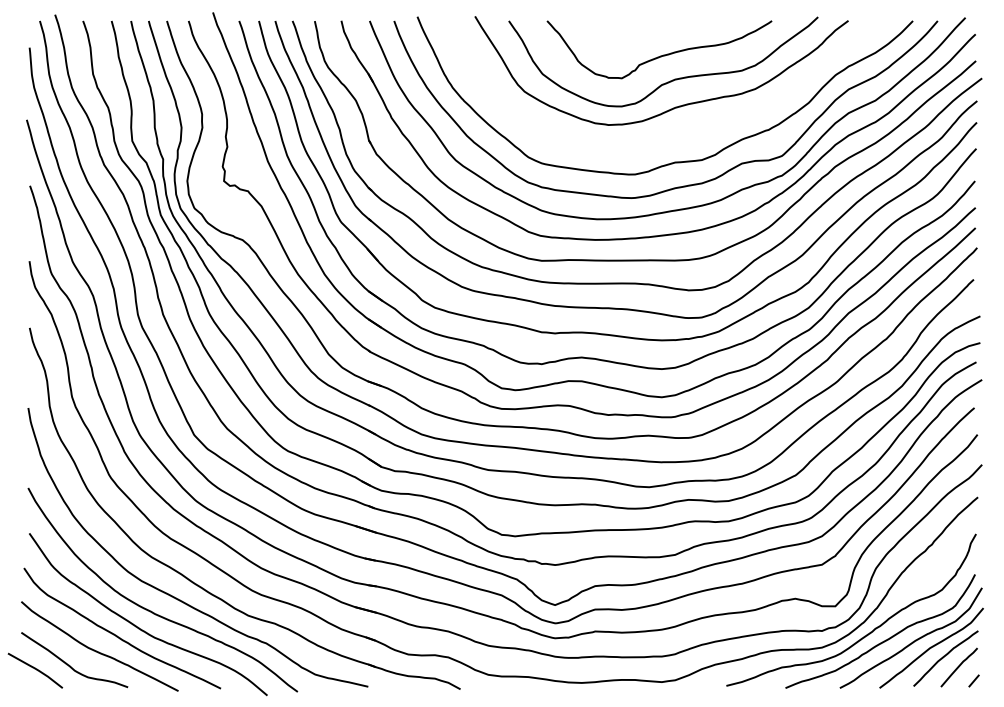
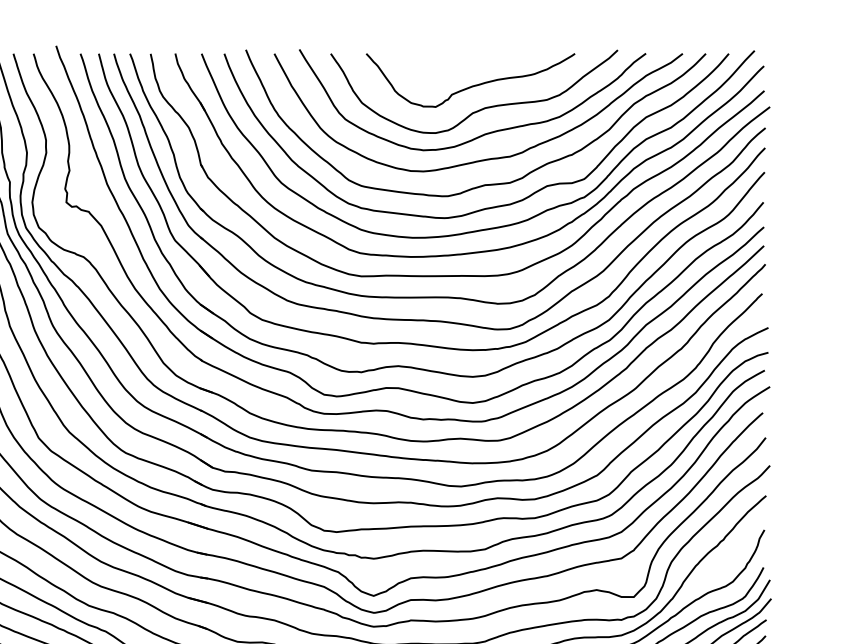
curve: (673, 134) -> (483, 159), added

